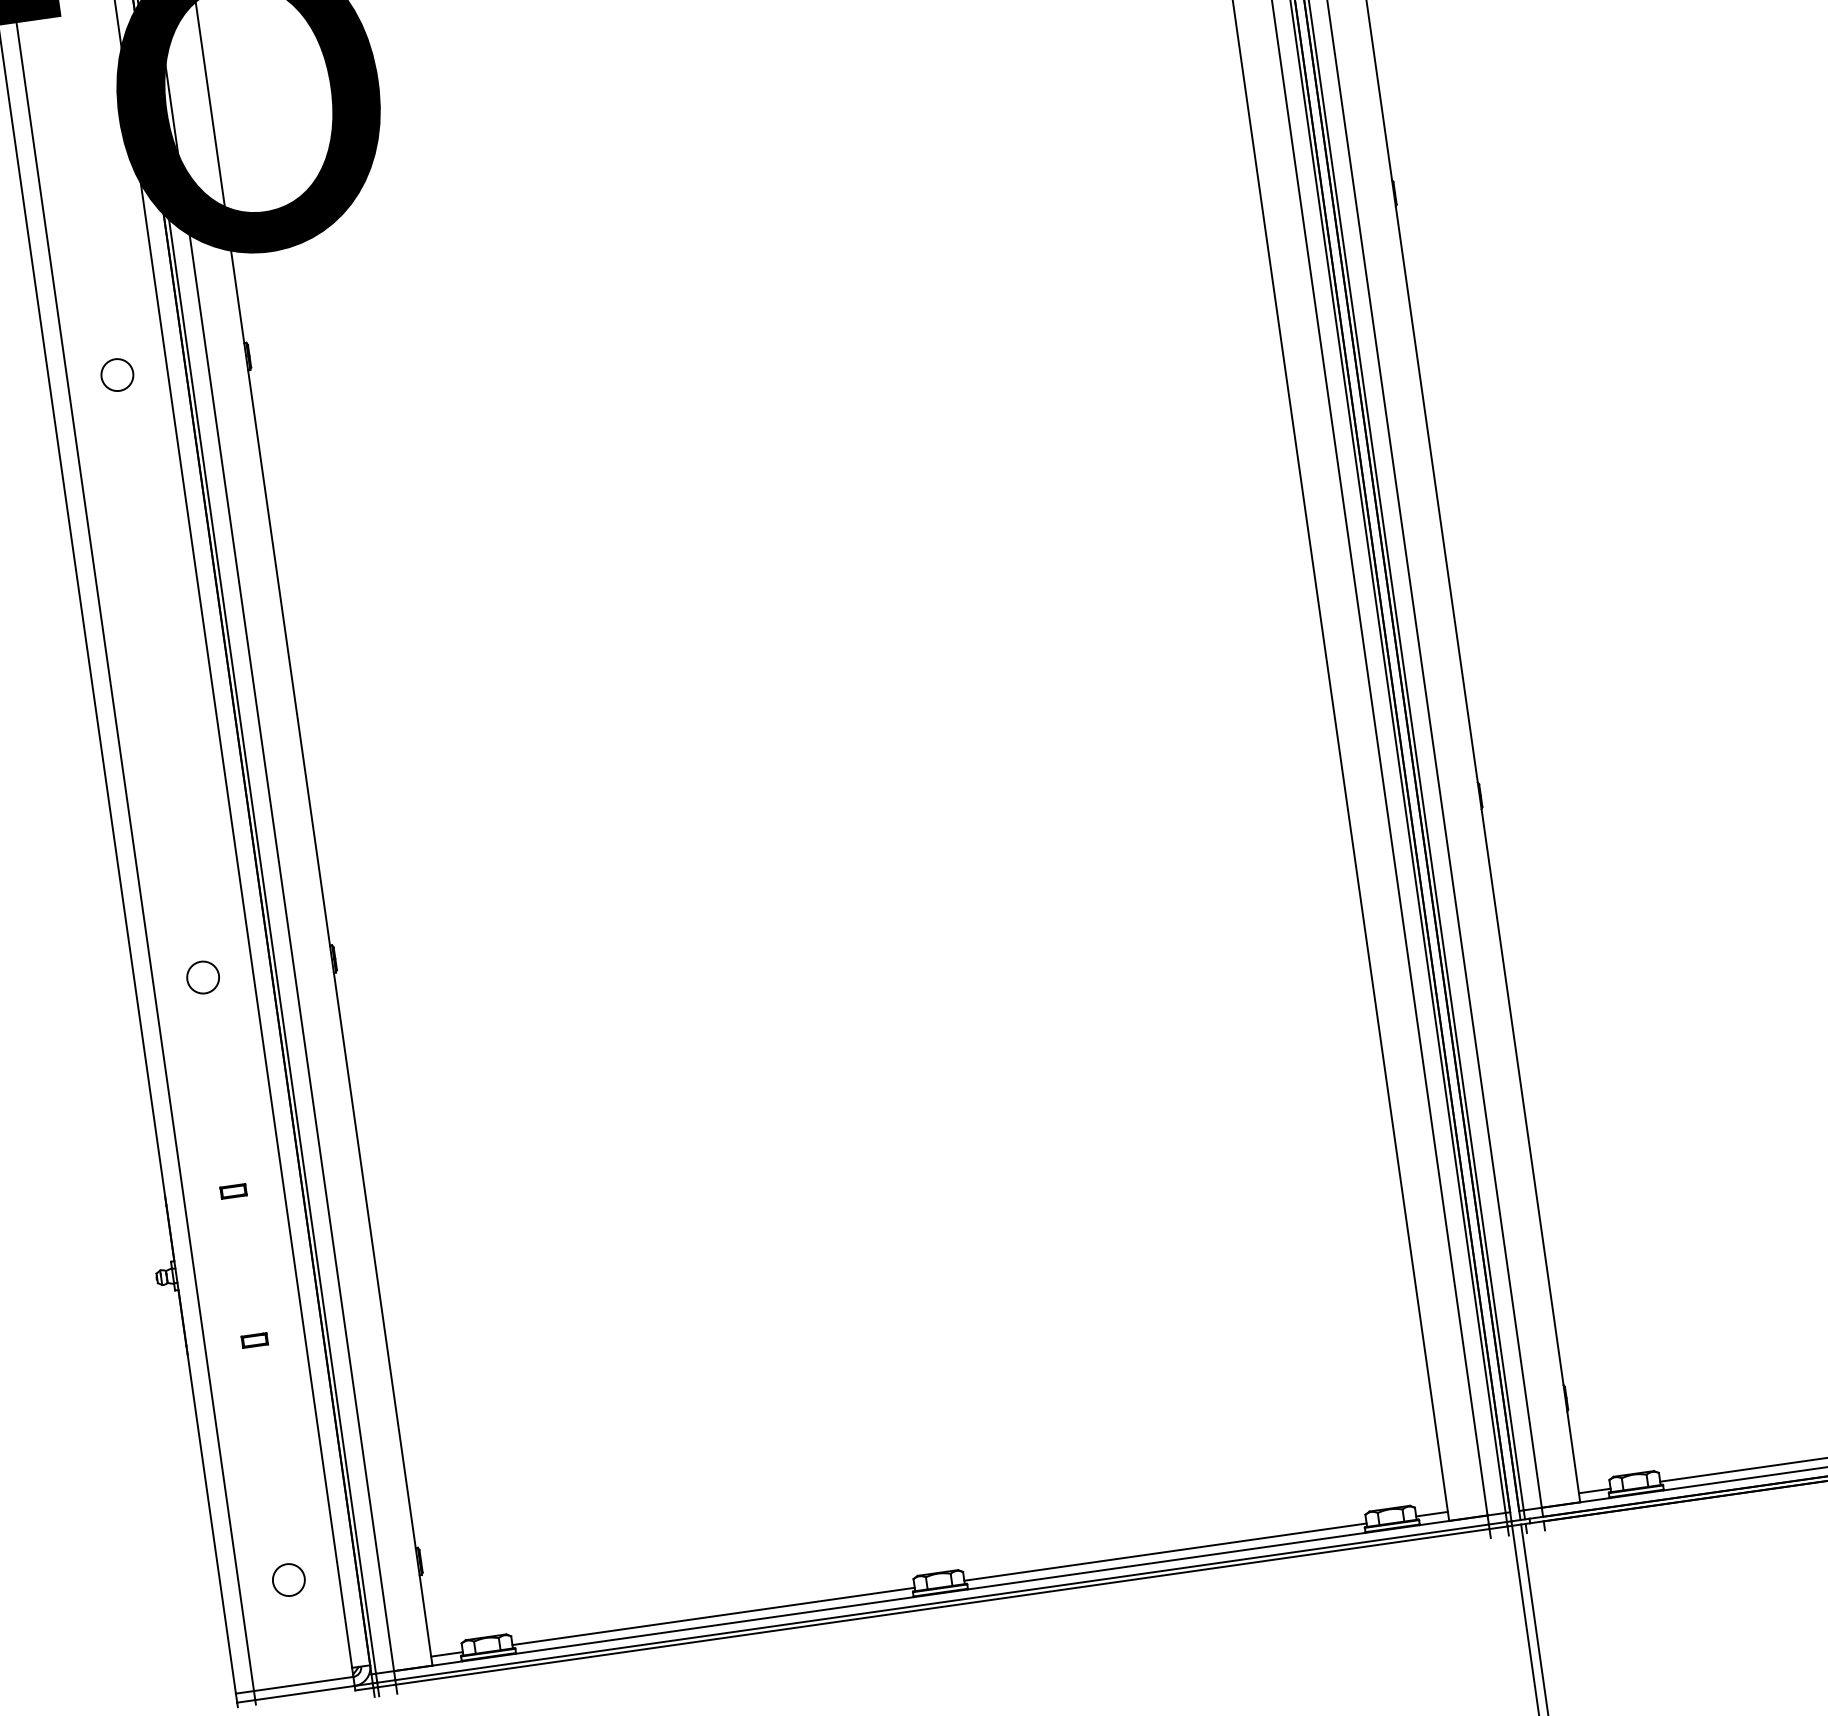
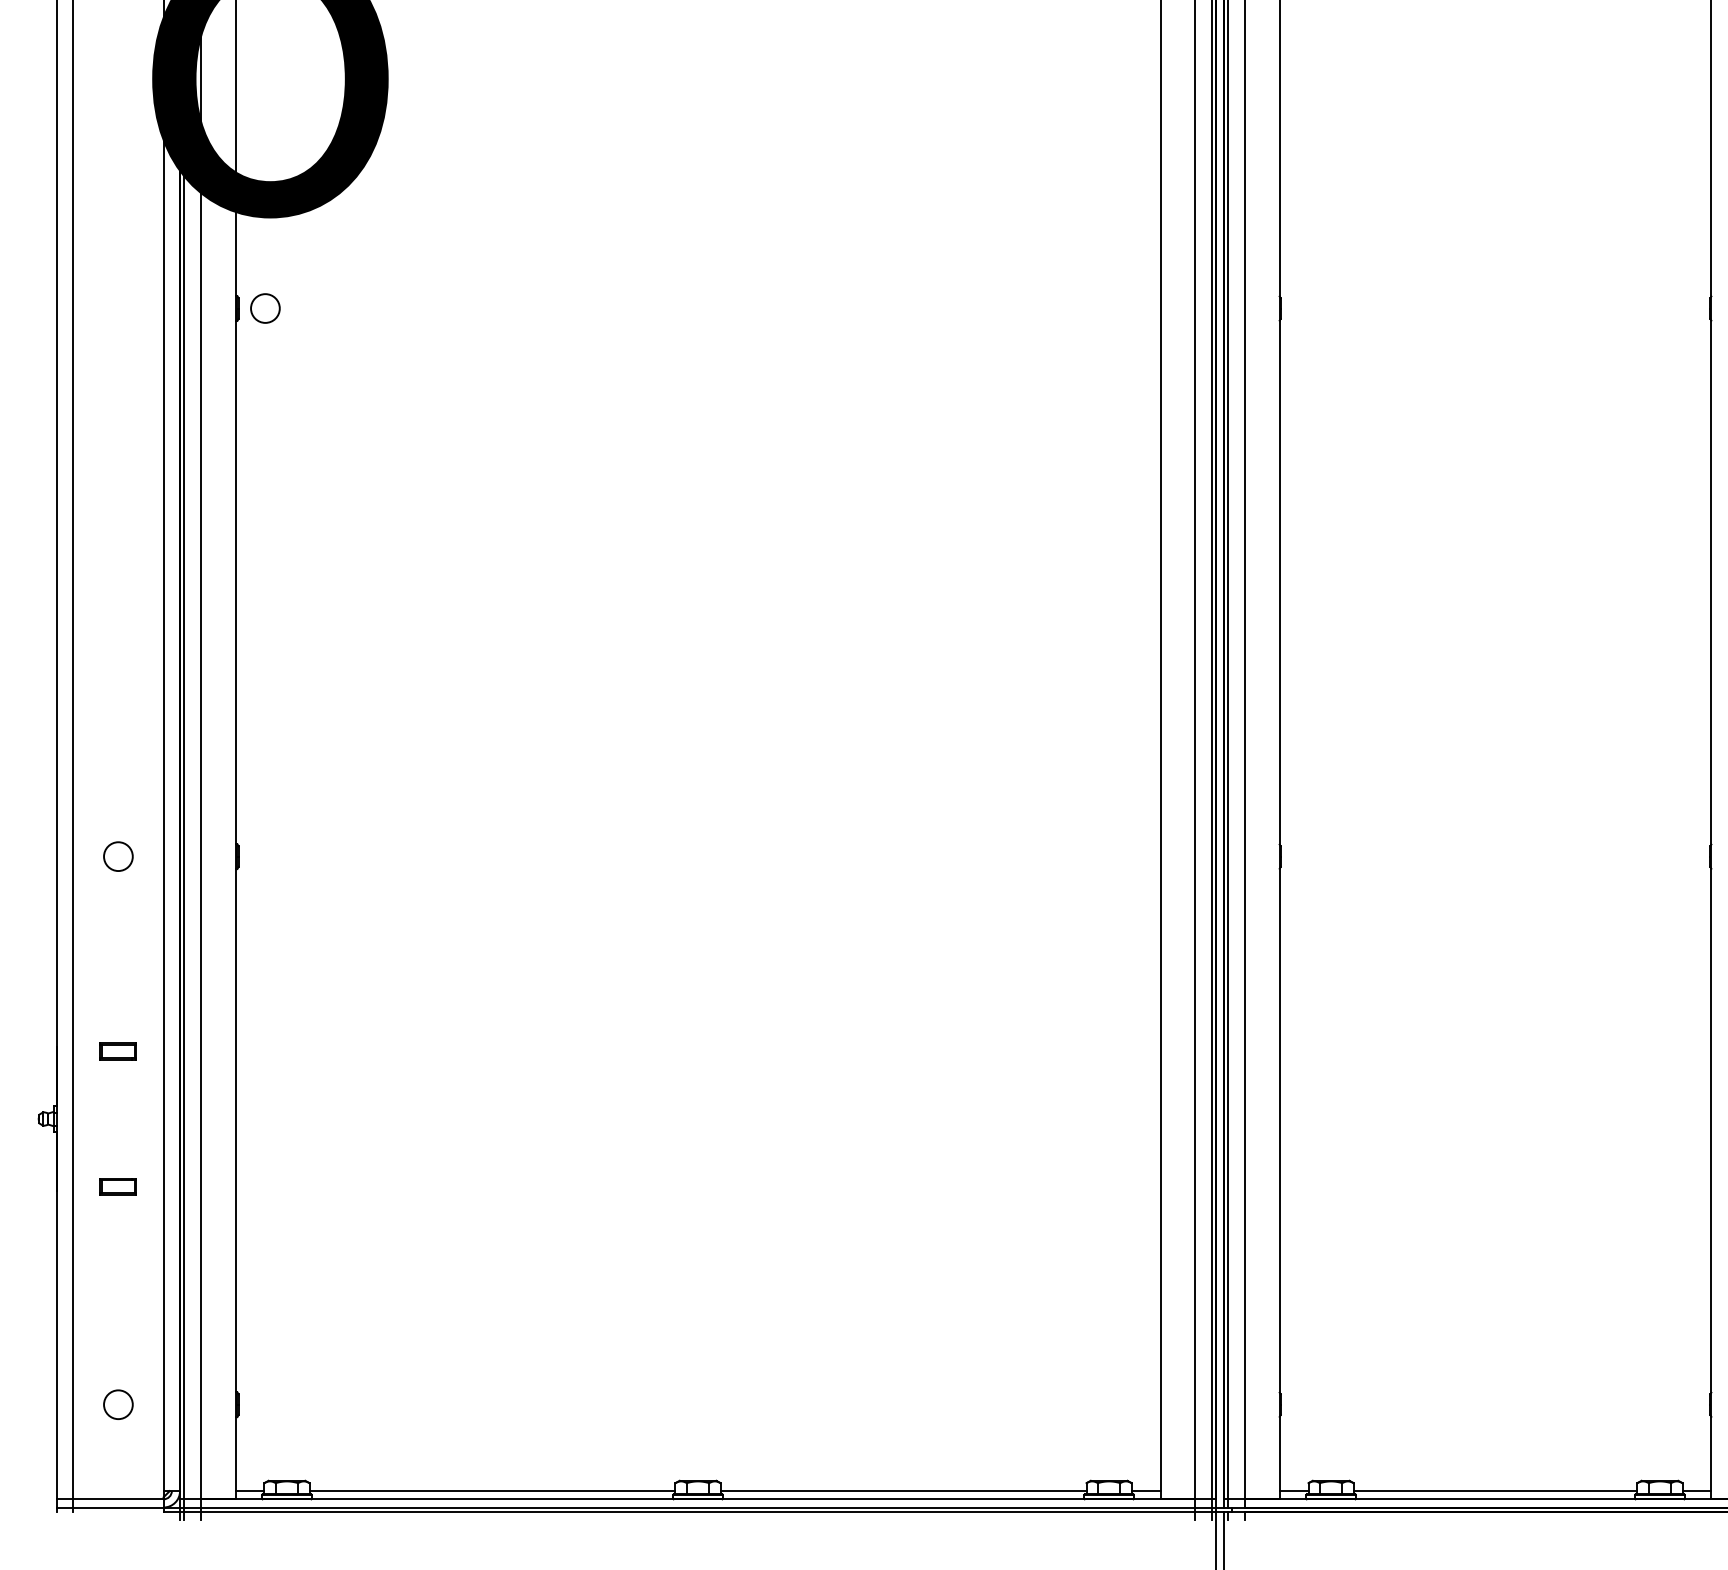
circle: (117, 375) -> (265, 308), moved
part: (233, 1190) -> (118, 1050), size x1.6
part: (254, 1340) -> (118, 1186), size x1.6

